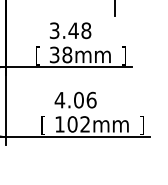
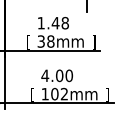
text: (53, 31) -> (40, 23), 3.48 -> 1.48
text: (91, 99) -> (69, 75), 4.06 -> 4.00

